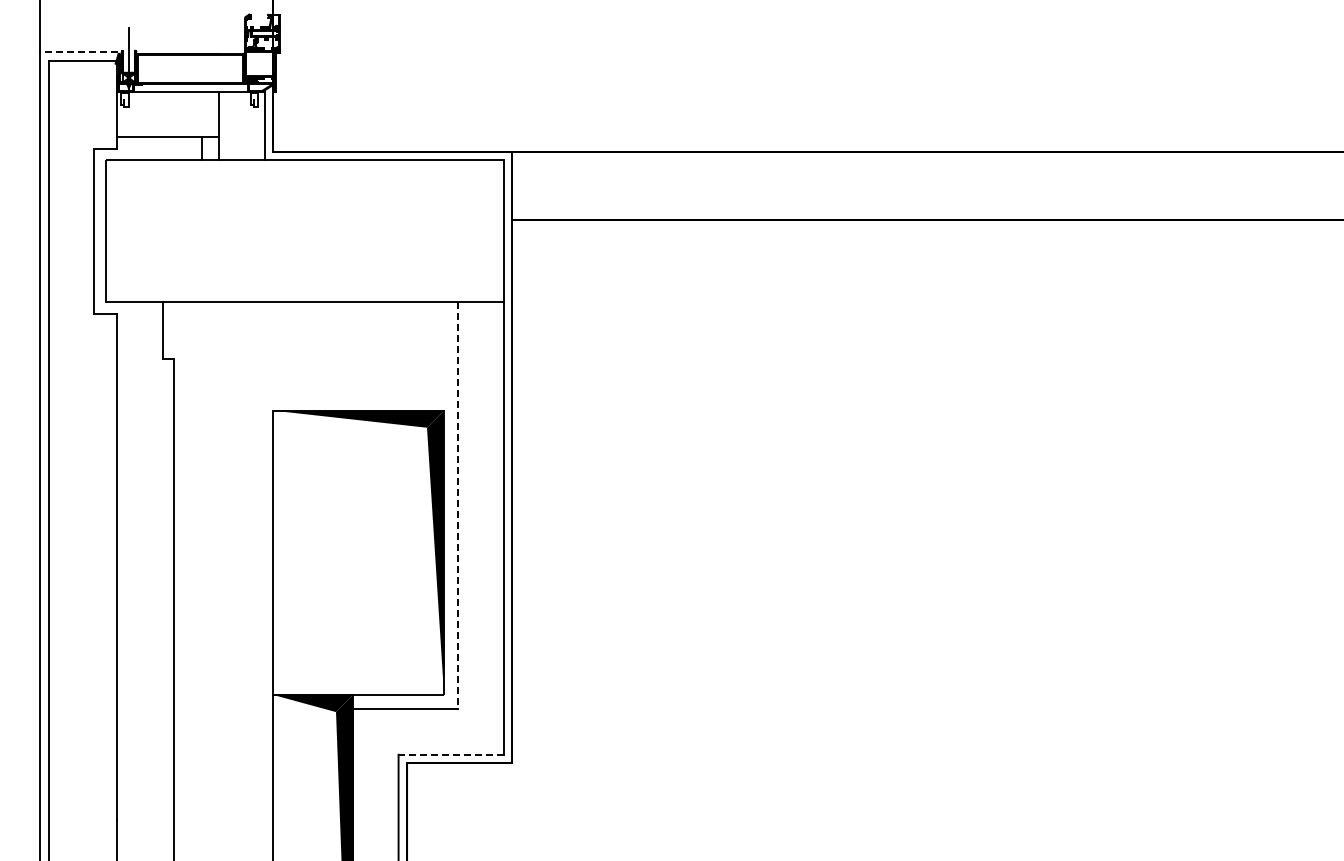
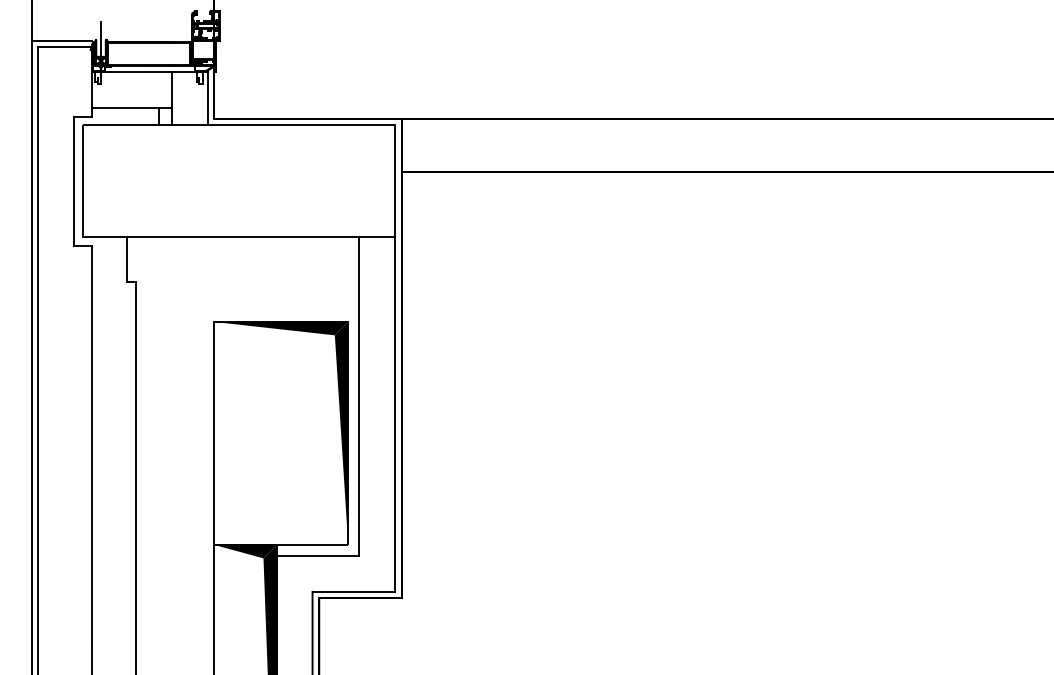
line: (79, 52) -> (62, 41), dashed -> solid
line: (458, 506) -> (359, 397), dashed -> solid
line: (451, 754) -> (354, 591), dashed -> solid

